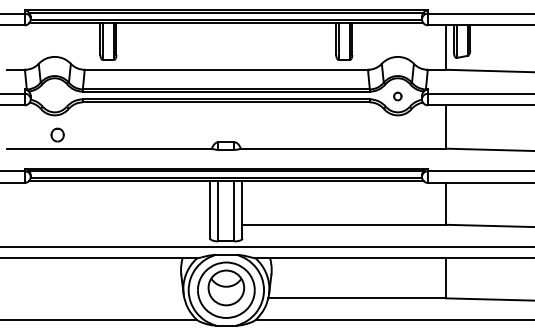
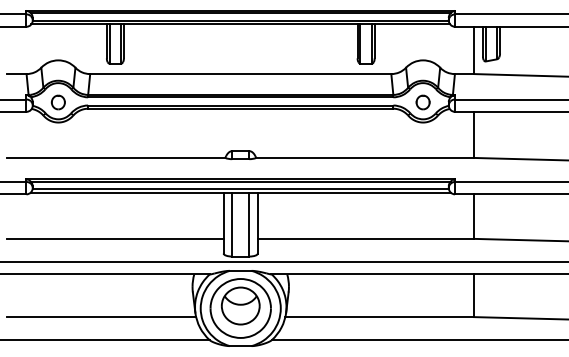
part: (397, 96) -> (422, 102), size x1.67
part: (56, 135) -> (57, 102), moved
line: (108, 224) -> (115, 238), added
line: (95, 298) -> (101, 317), added

